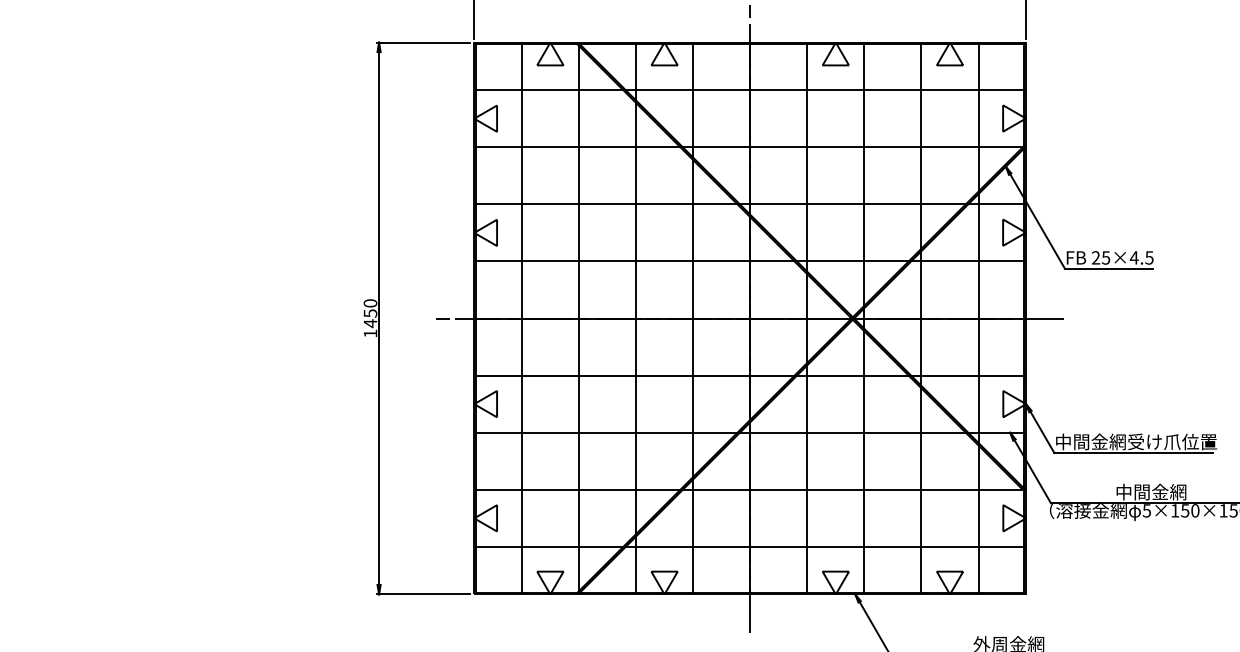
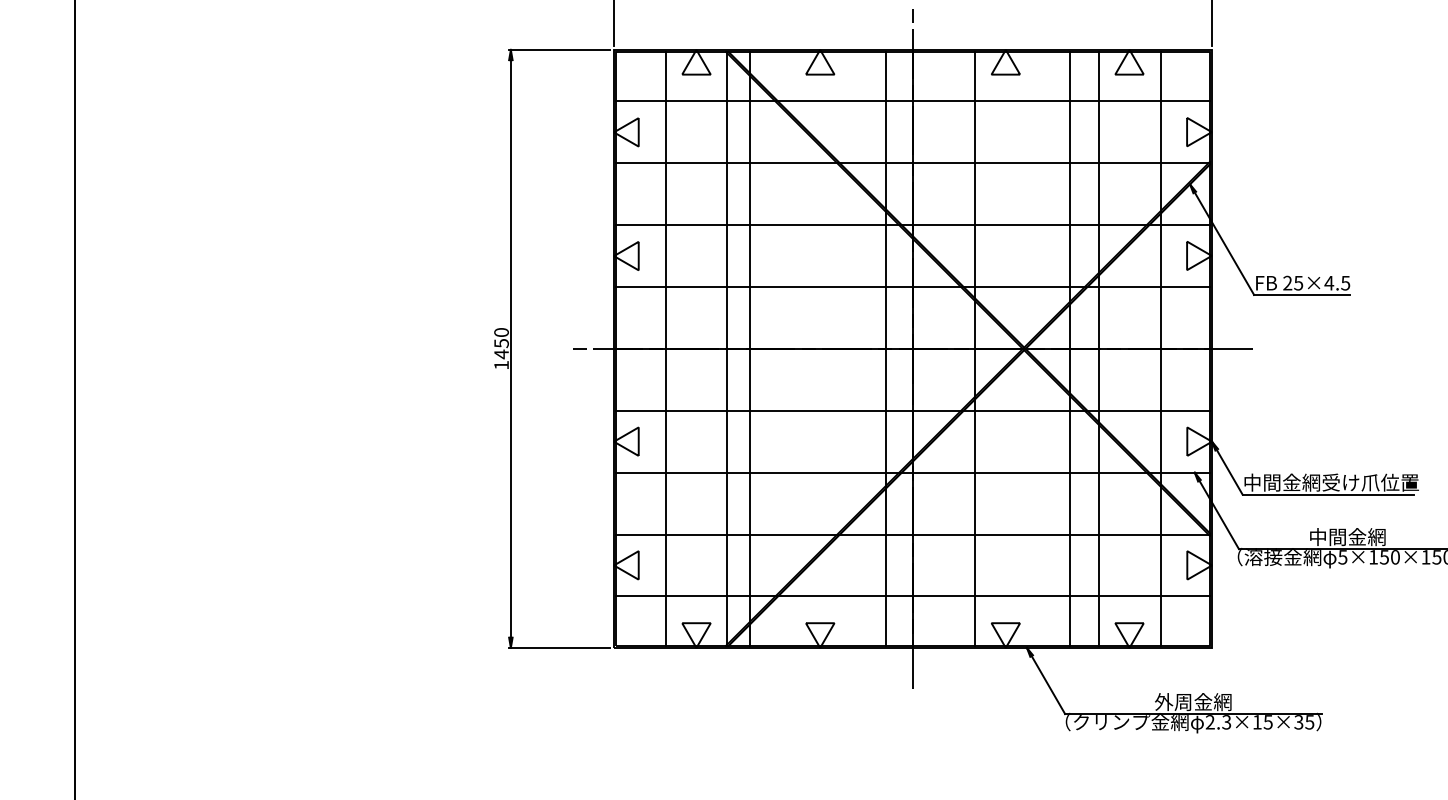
line: (636, 318) -> (750, 348), moved
line: (693, 318) -> (886, 348), moved
line: (864, 318) -> (1069, 348), moved

